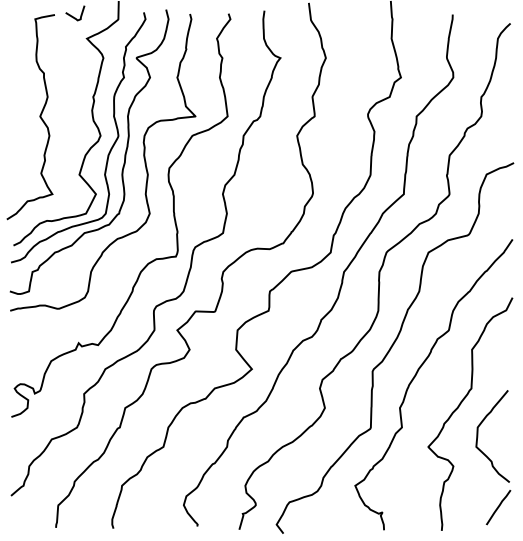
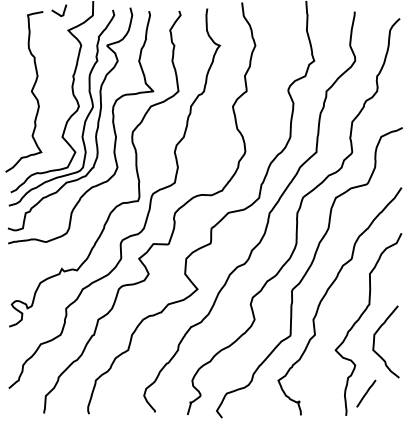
line: (498, 507) -> (366, 393), moved

